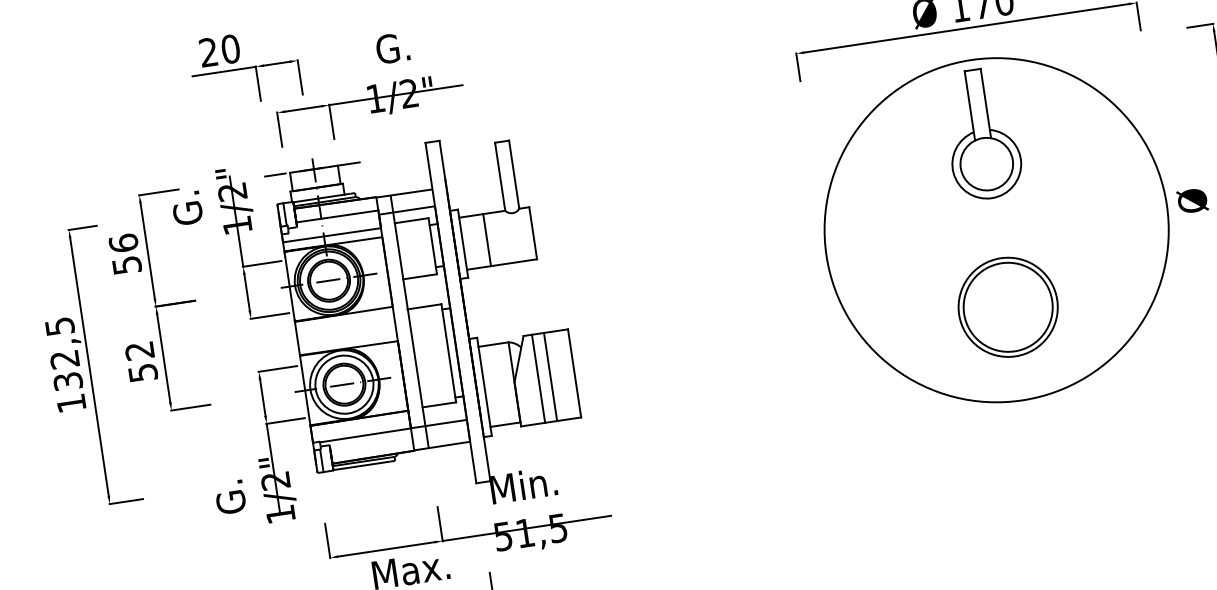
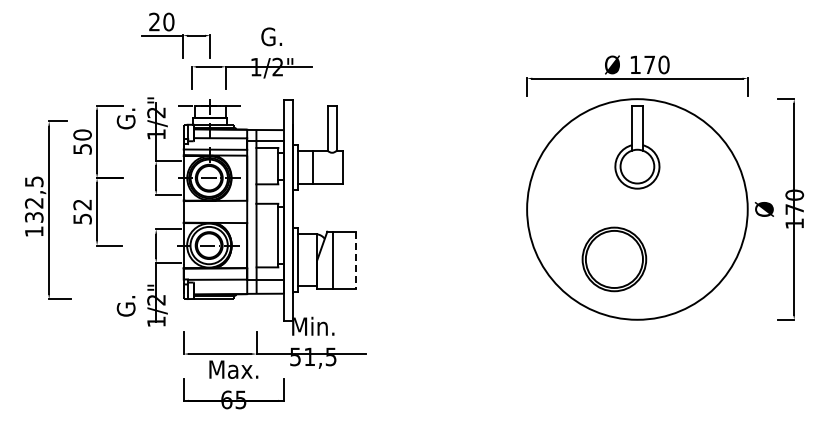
text: (123, 242) -> (82, 134), 56 -> 50
part: (1008, 307) -> (614, 259), moved
line: (575, 373) -> (356, 260), solid -> dashed
line: (550, 375) -> (340, 259), removed

